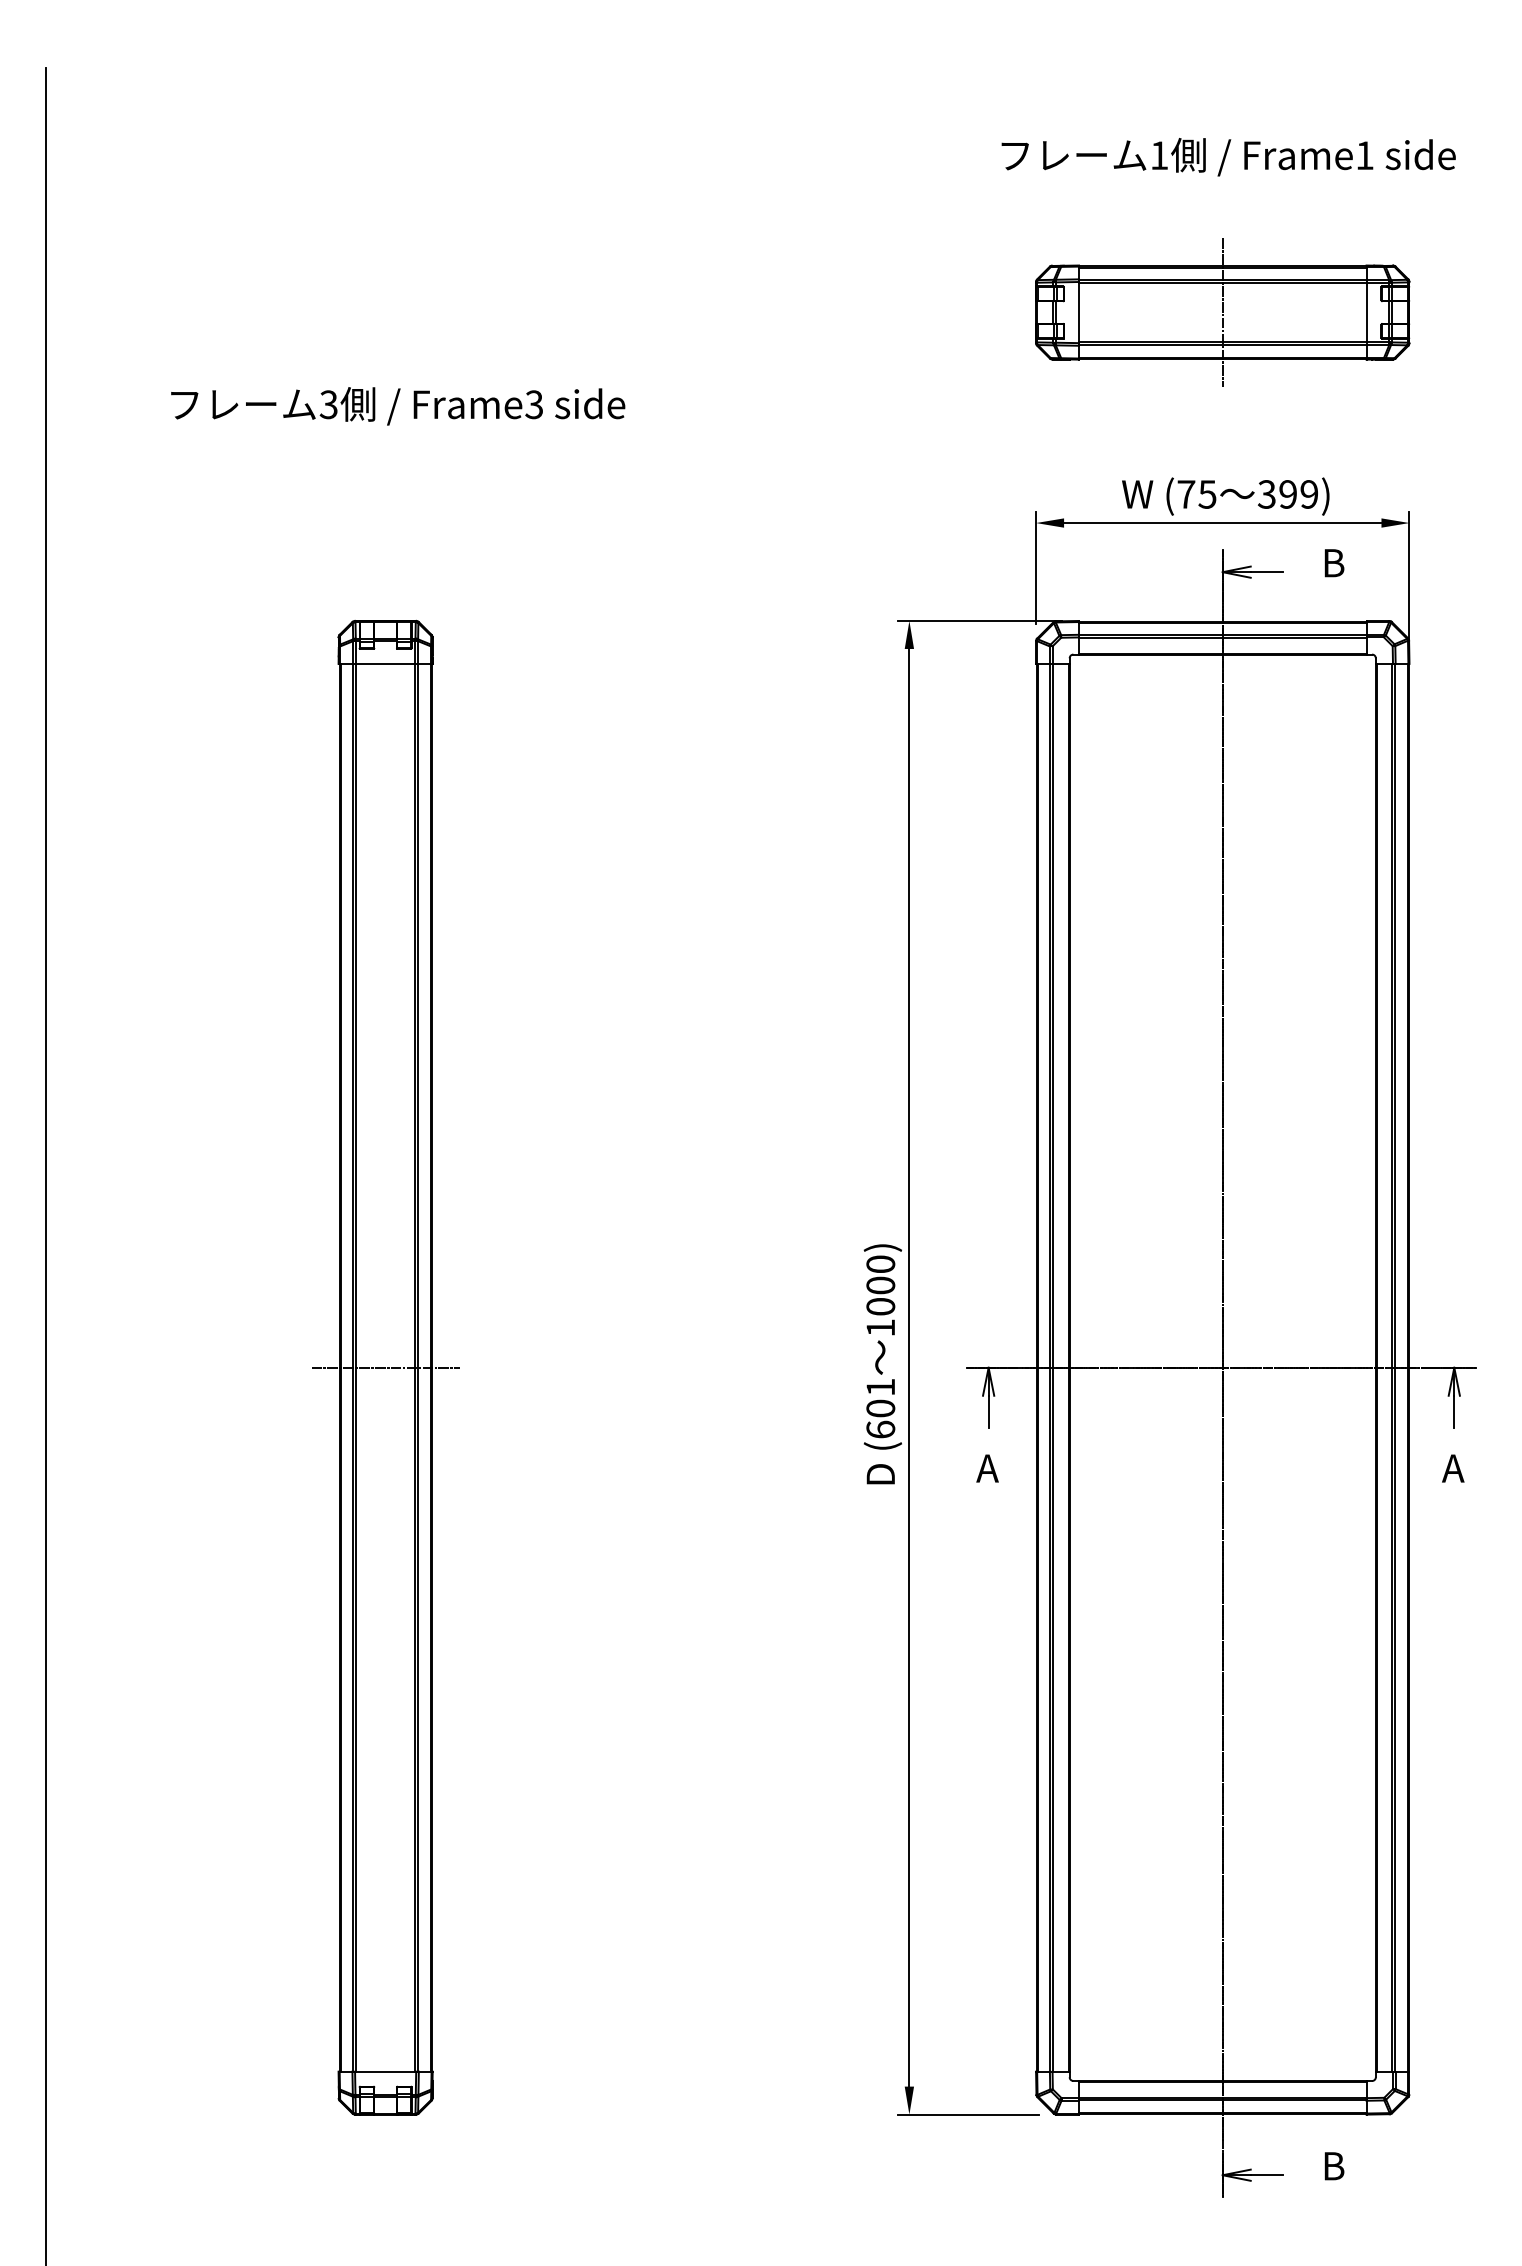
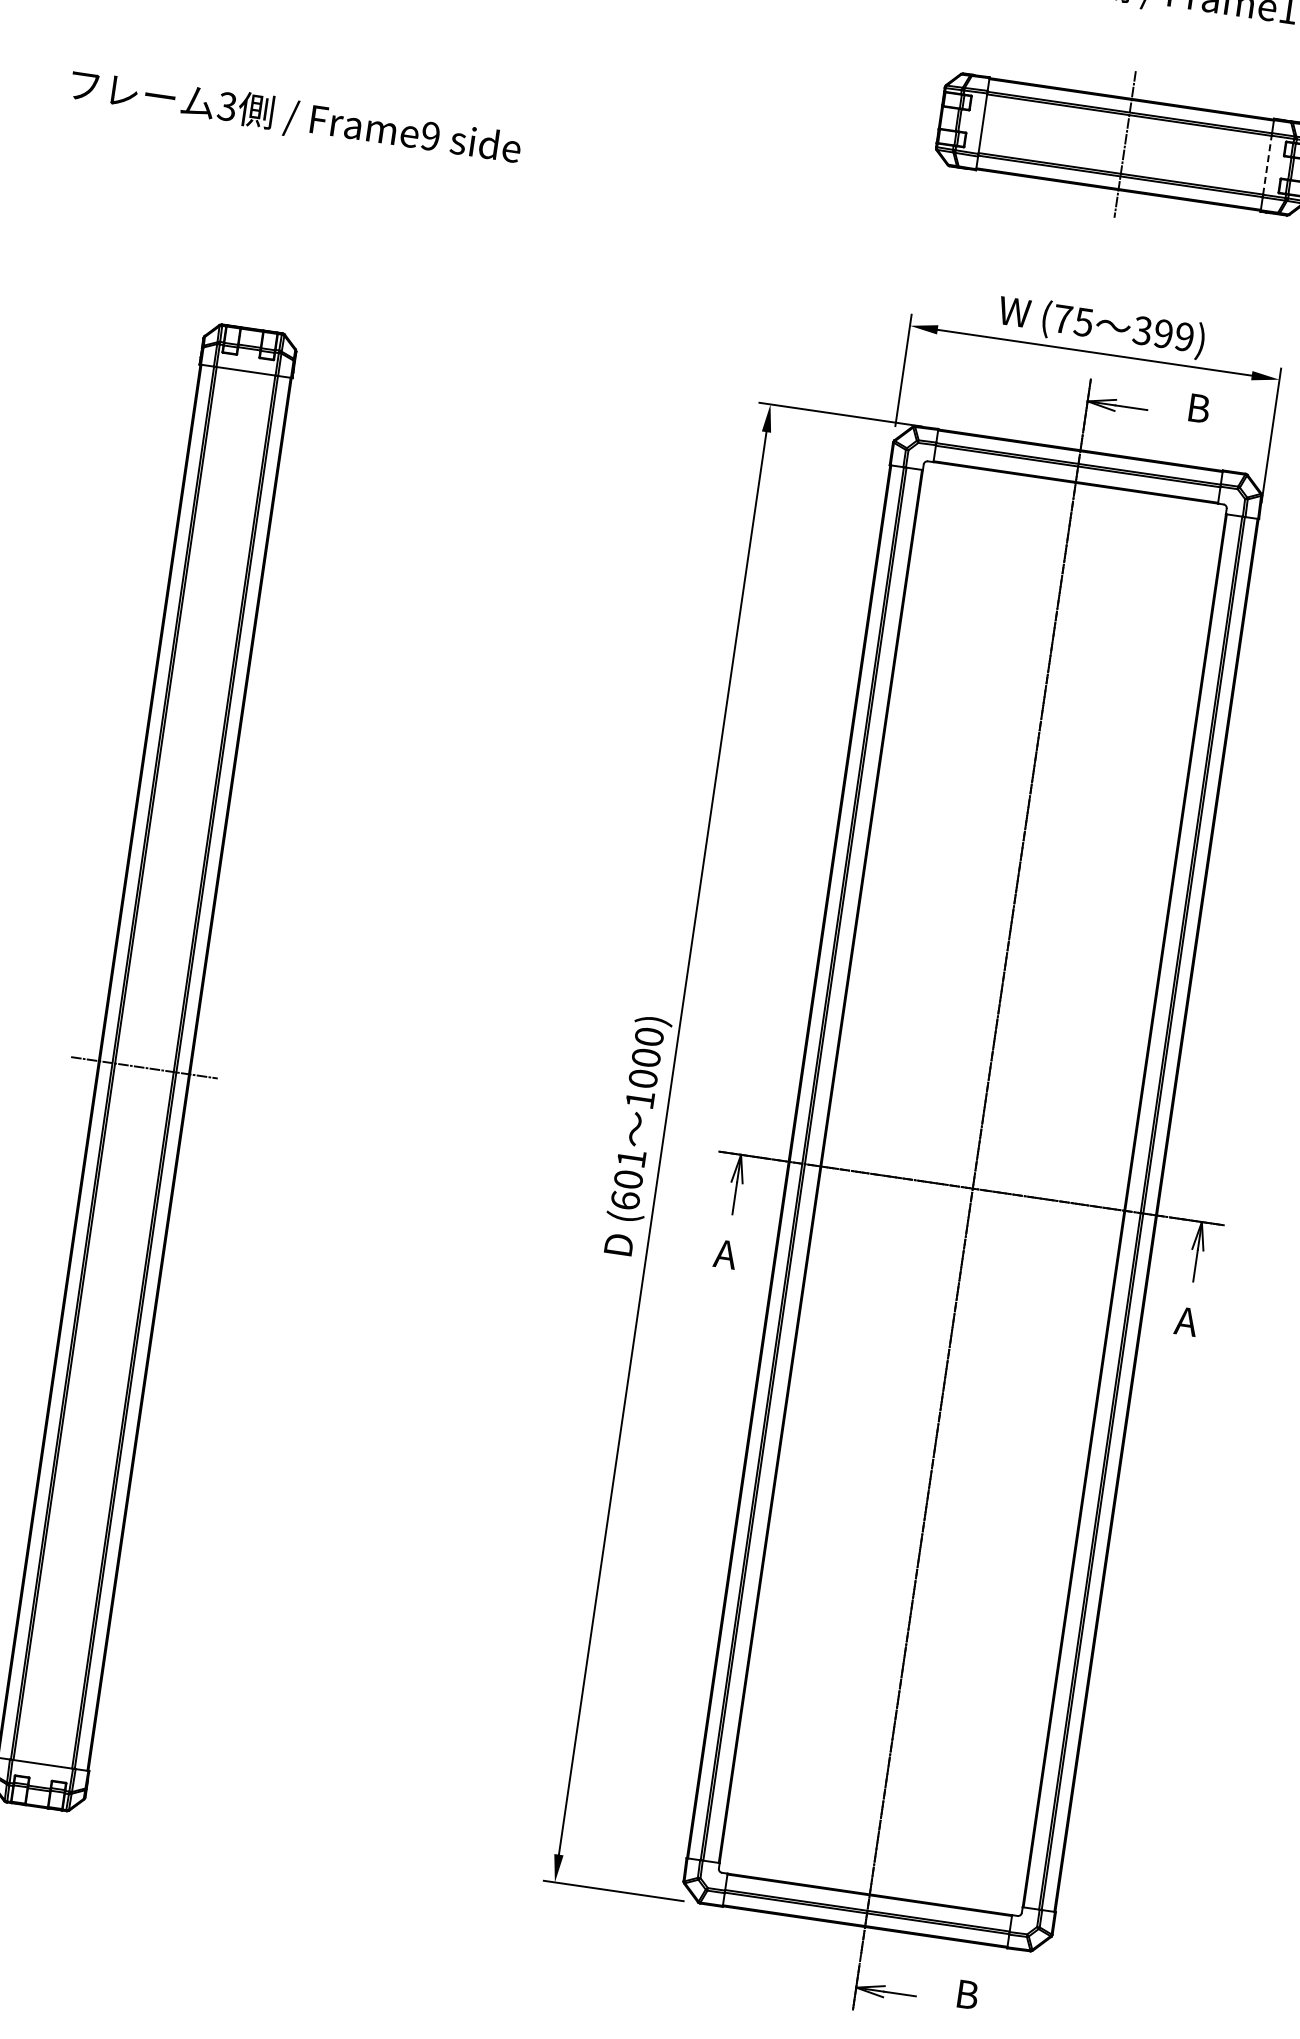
line: (1366, 312) -> (1267, 165), solid -> dashed
text: (533, 404) -> (429, 135), Frame3 -> Frame9

